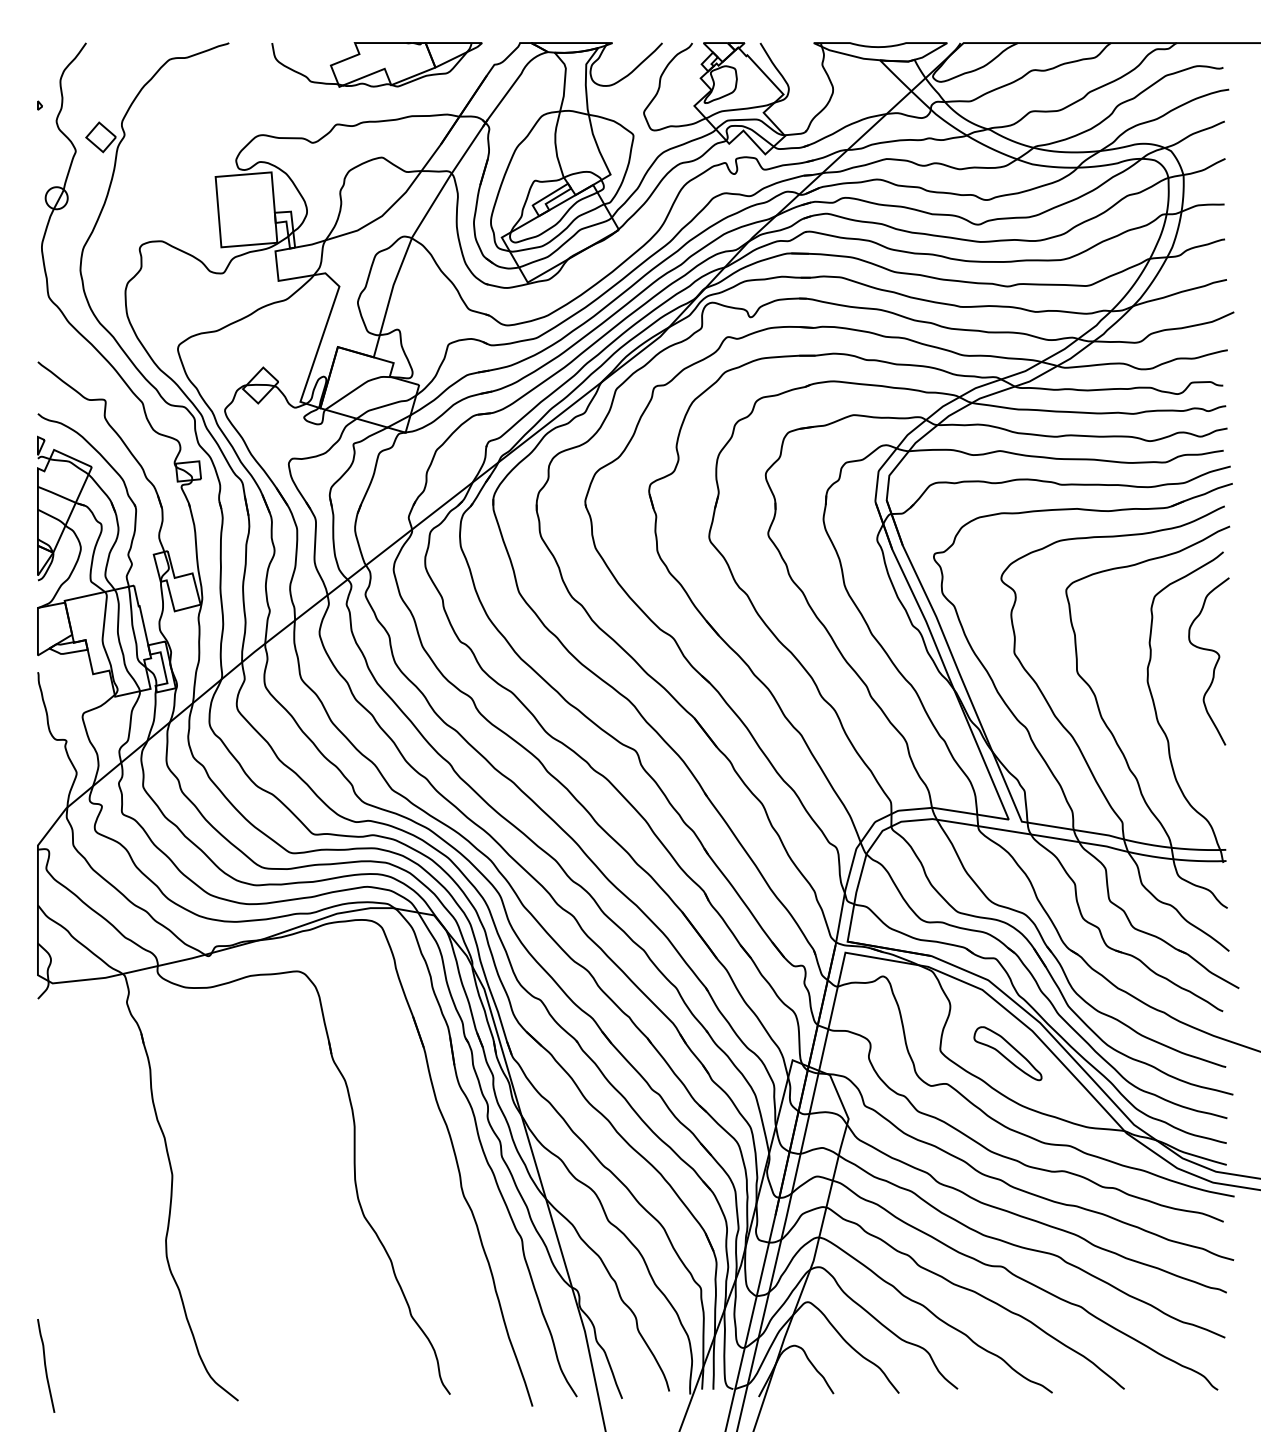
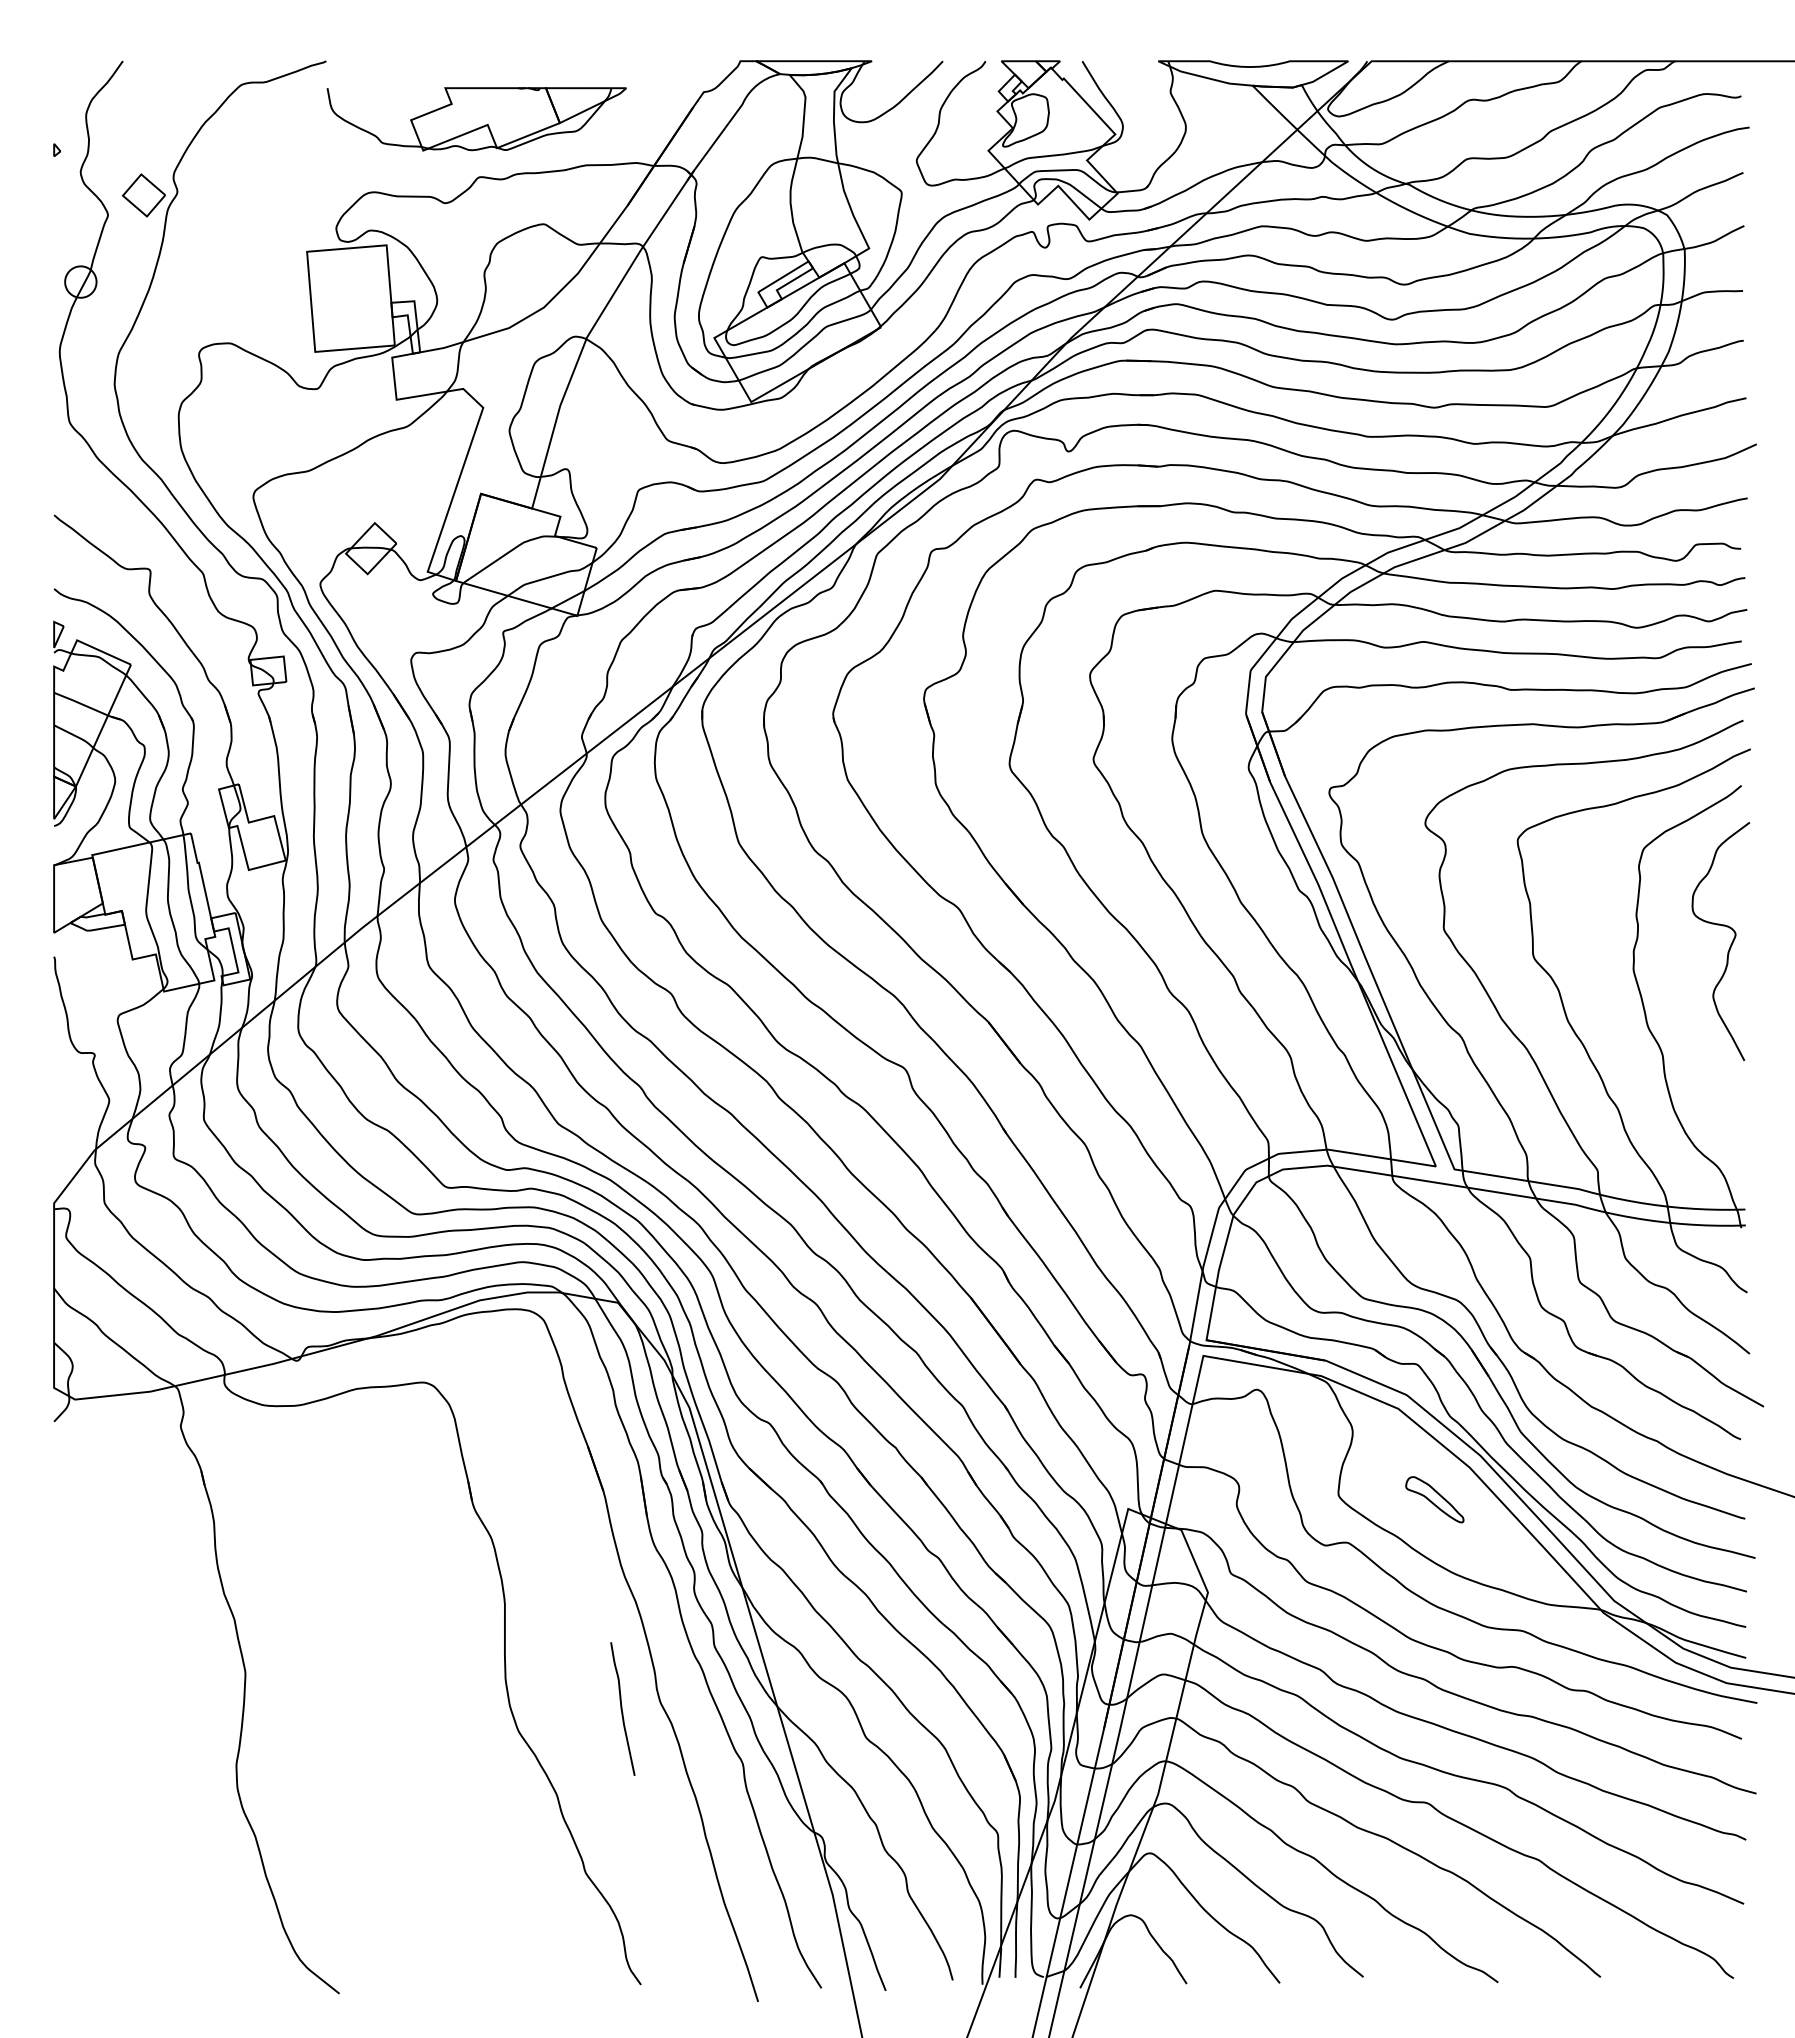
part: (376, 65) -> (476, 119), moved
part: (1007, 1053) -> (1434, 1499), size x0.6
curve: (45, 1365) -> (622, 1708), moved

